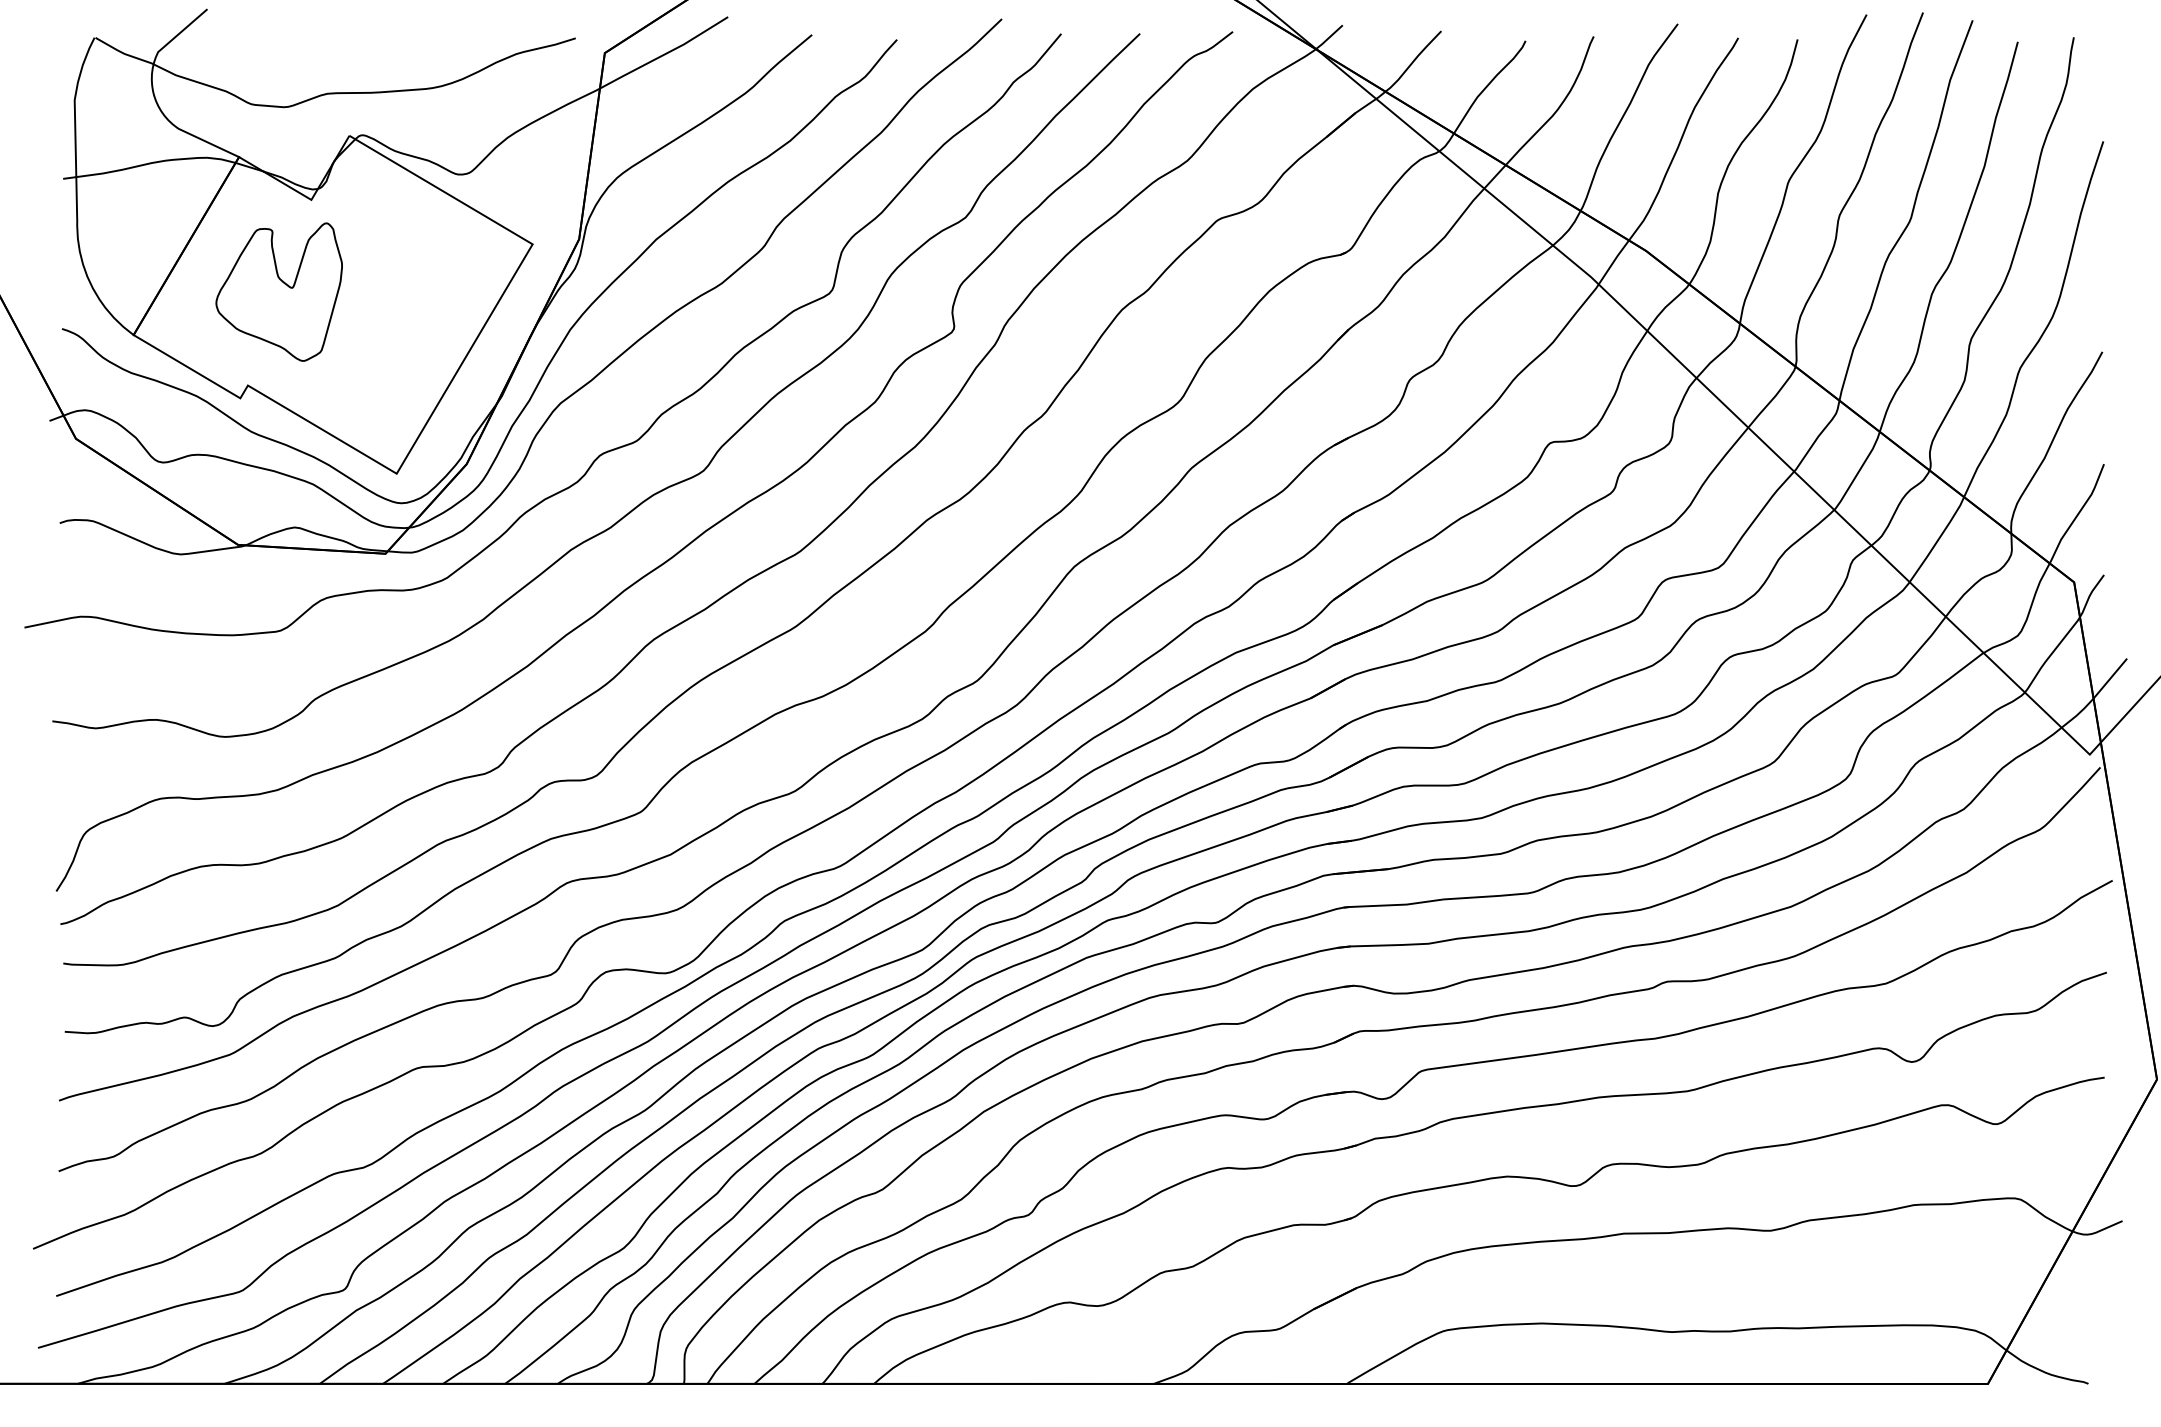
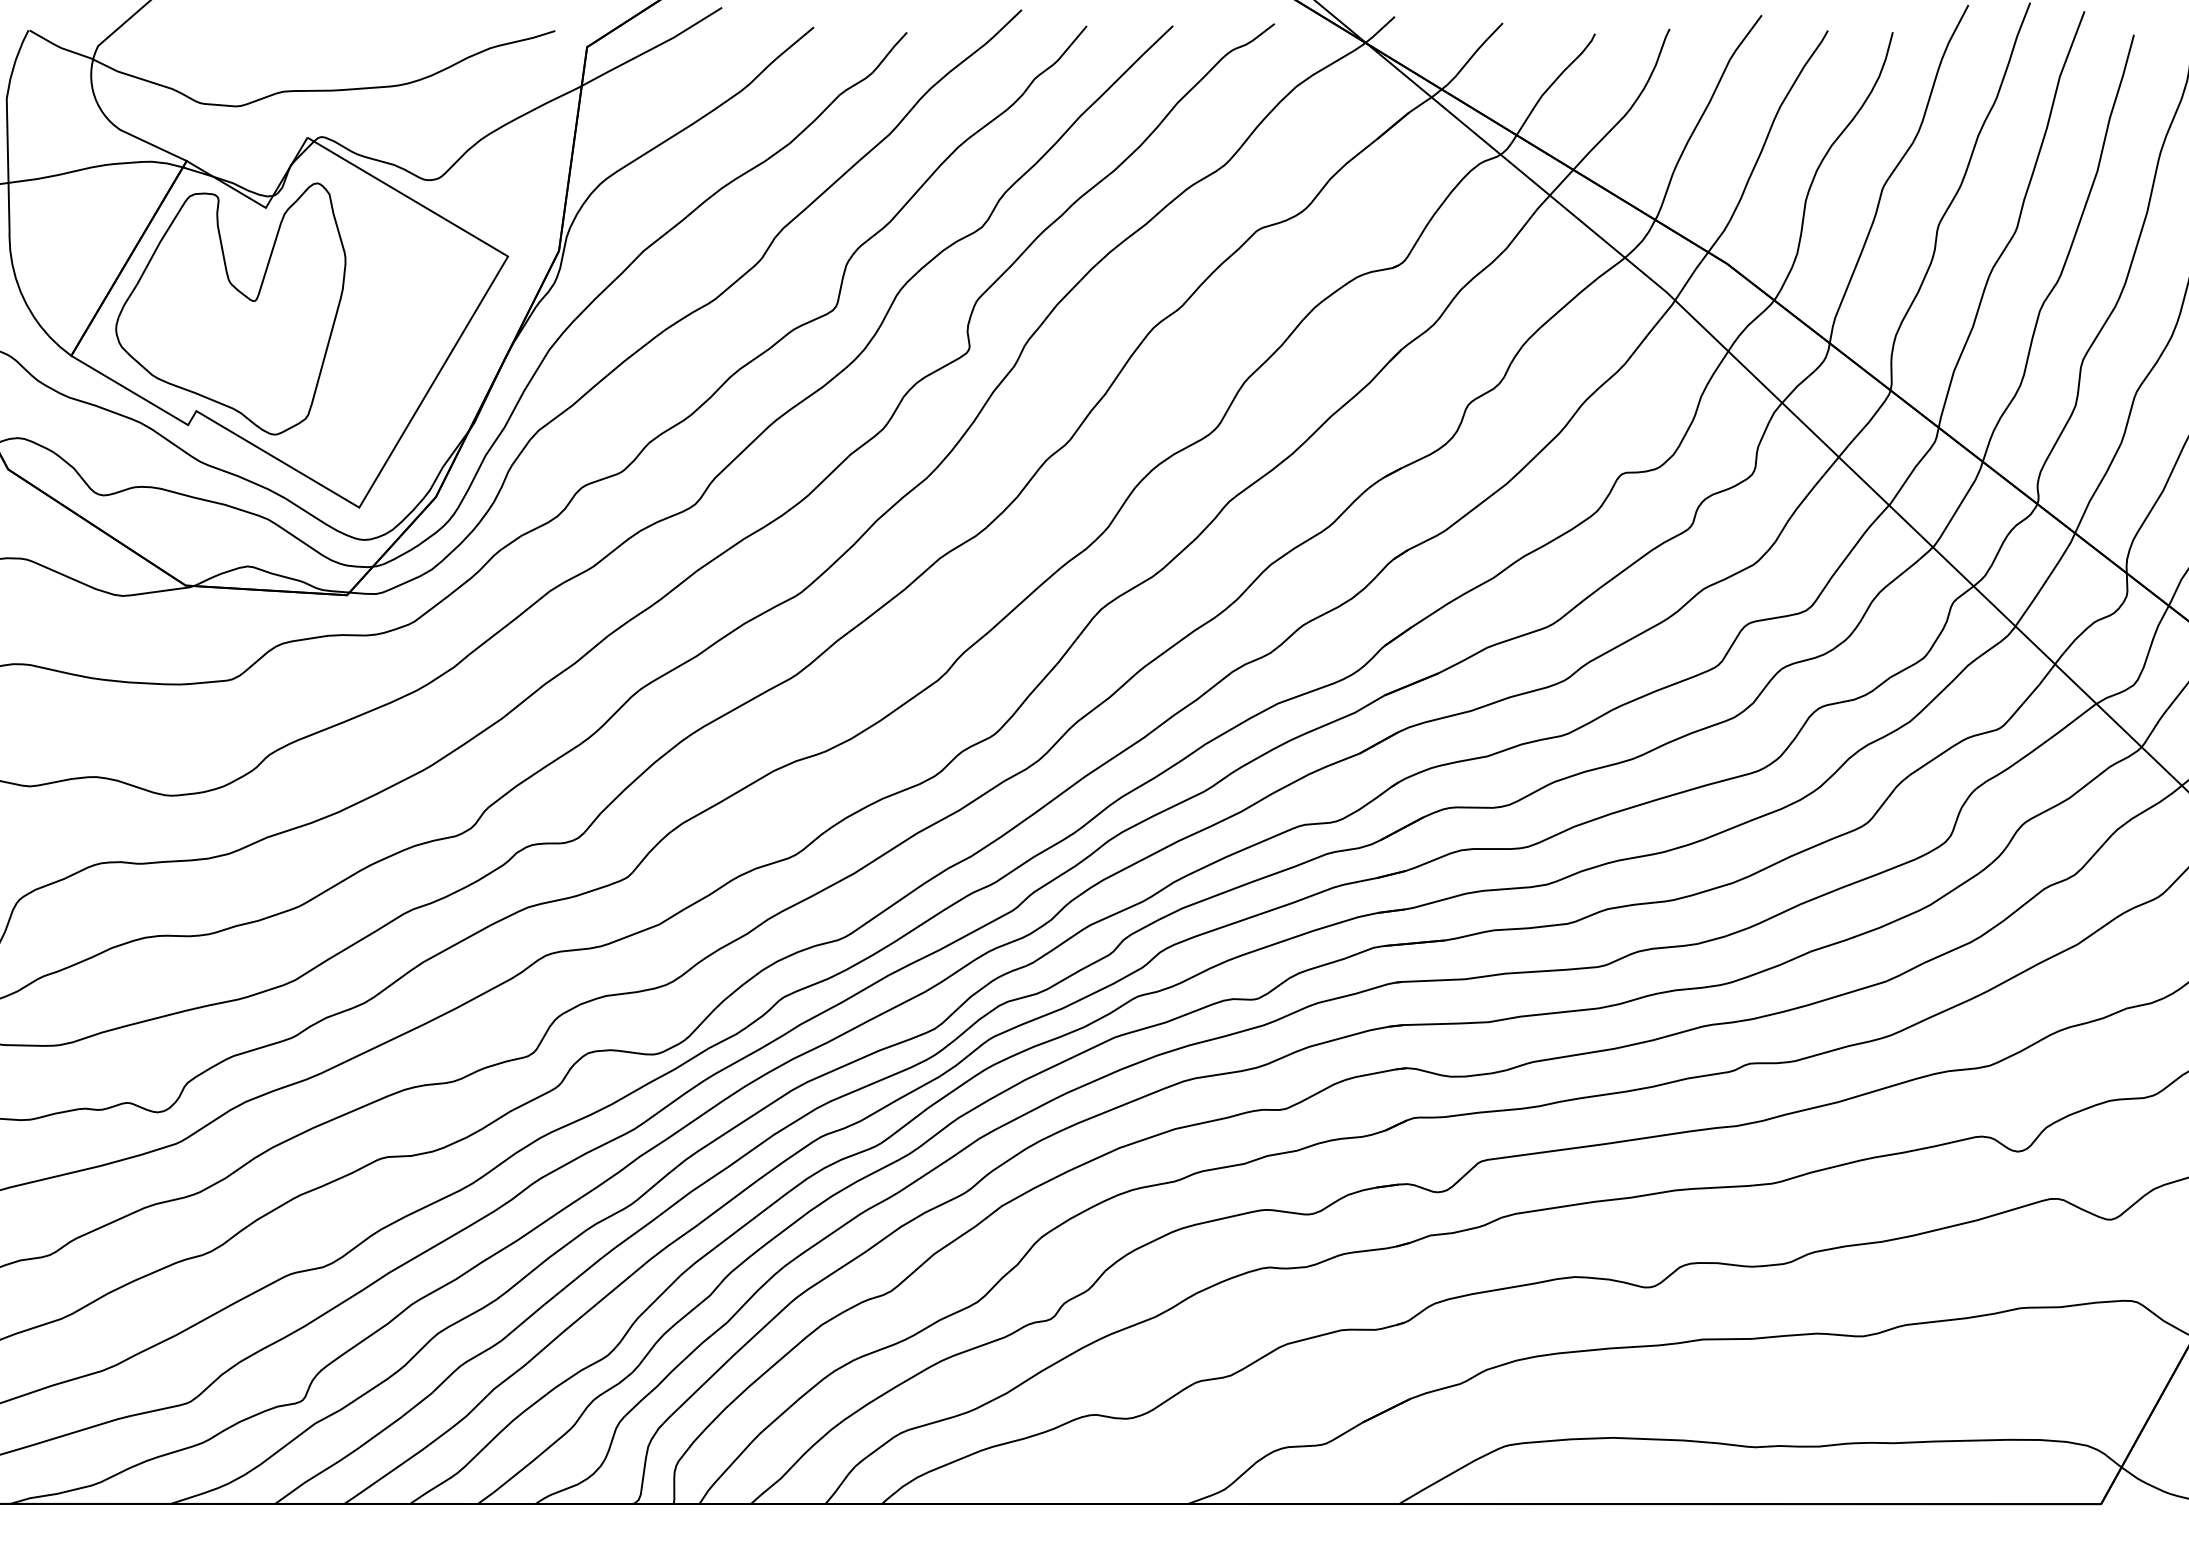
part: (278, 291) -> (229, 308), size x1.67

